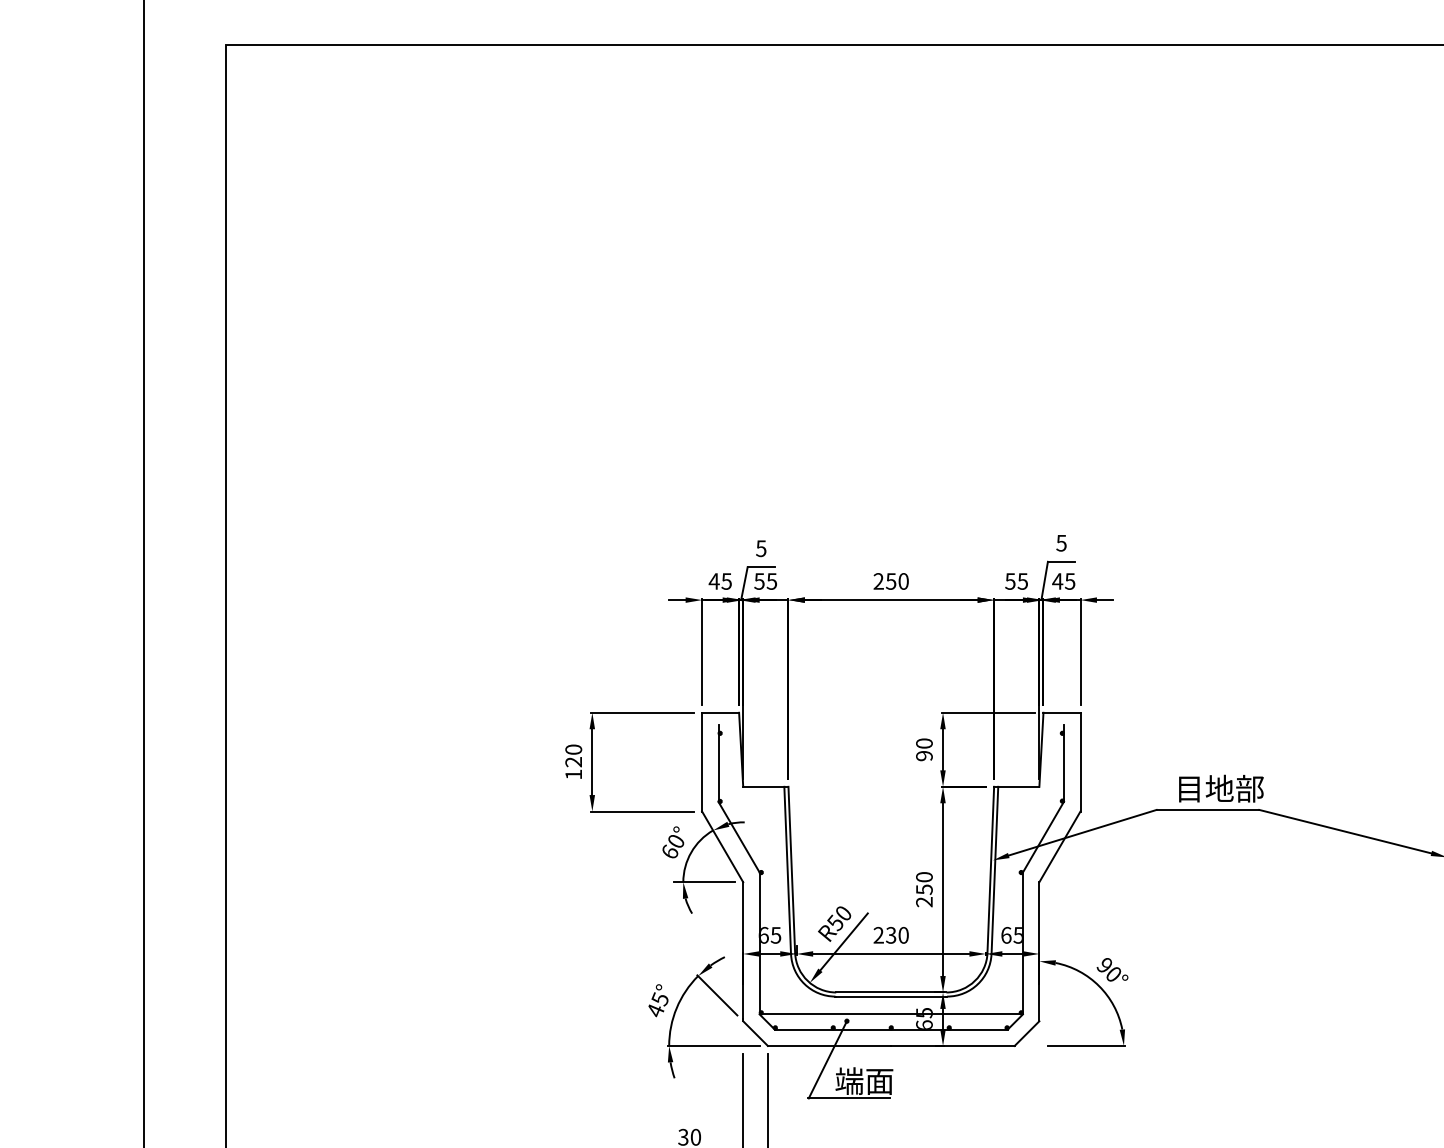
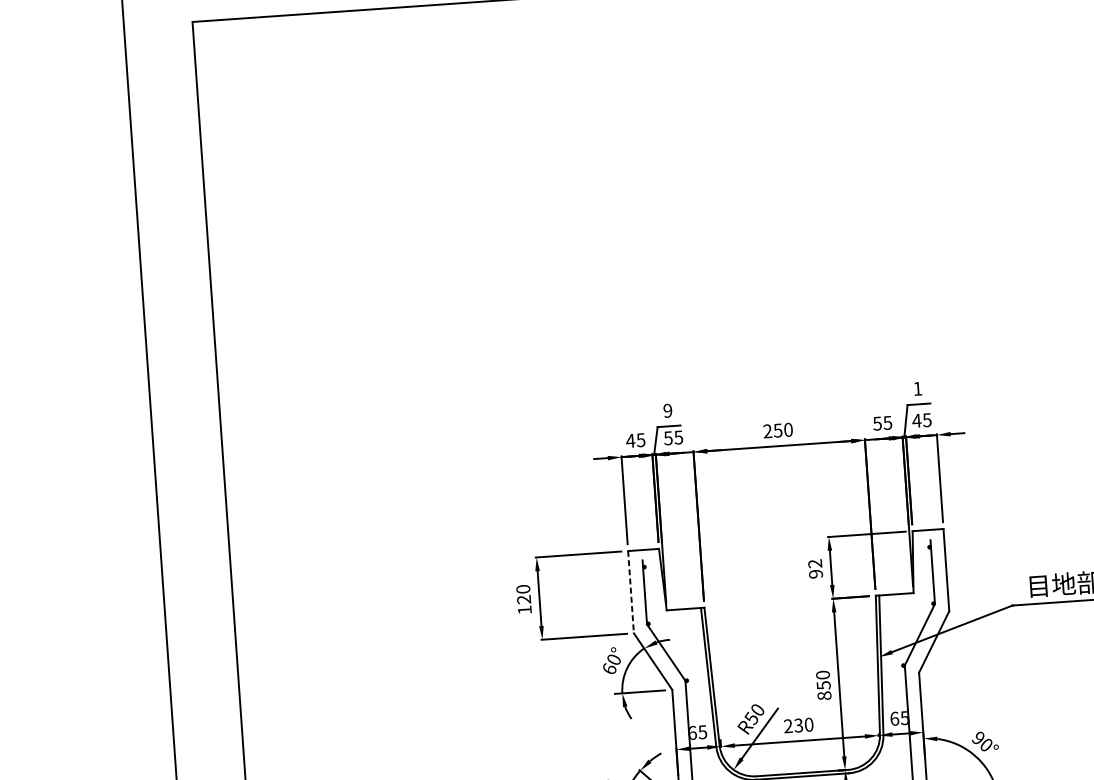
text: (1061, 543) -> (917, 389), 5 -> 1
text: (761, 548) -> (668, 410), 5 -> 9
text: (924, 743) -> (815, 563), 90 -> 92
line: (702, 762) -> (631, 592), solid -> dashed
text: (924, 902) -> (824, 696), 250 -> 850

